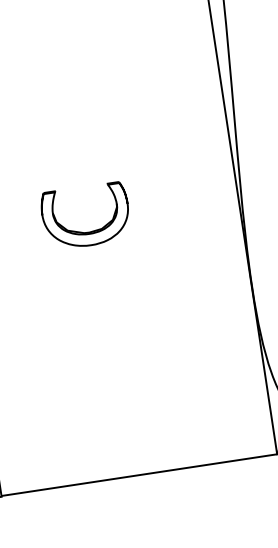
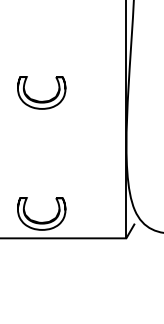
part: (118, 447) -> (40, 221), added

